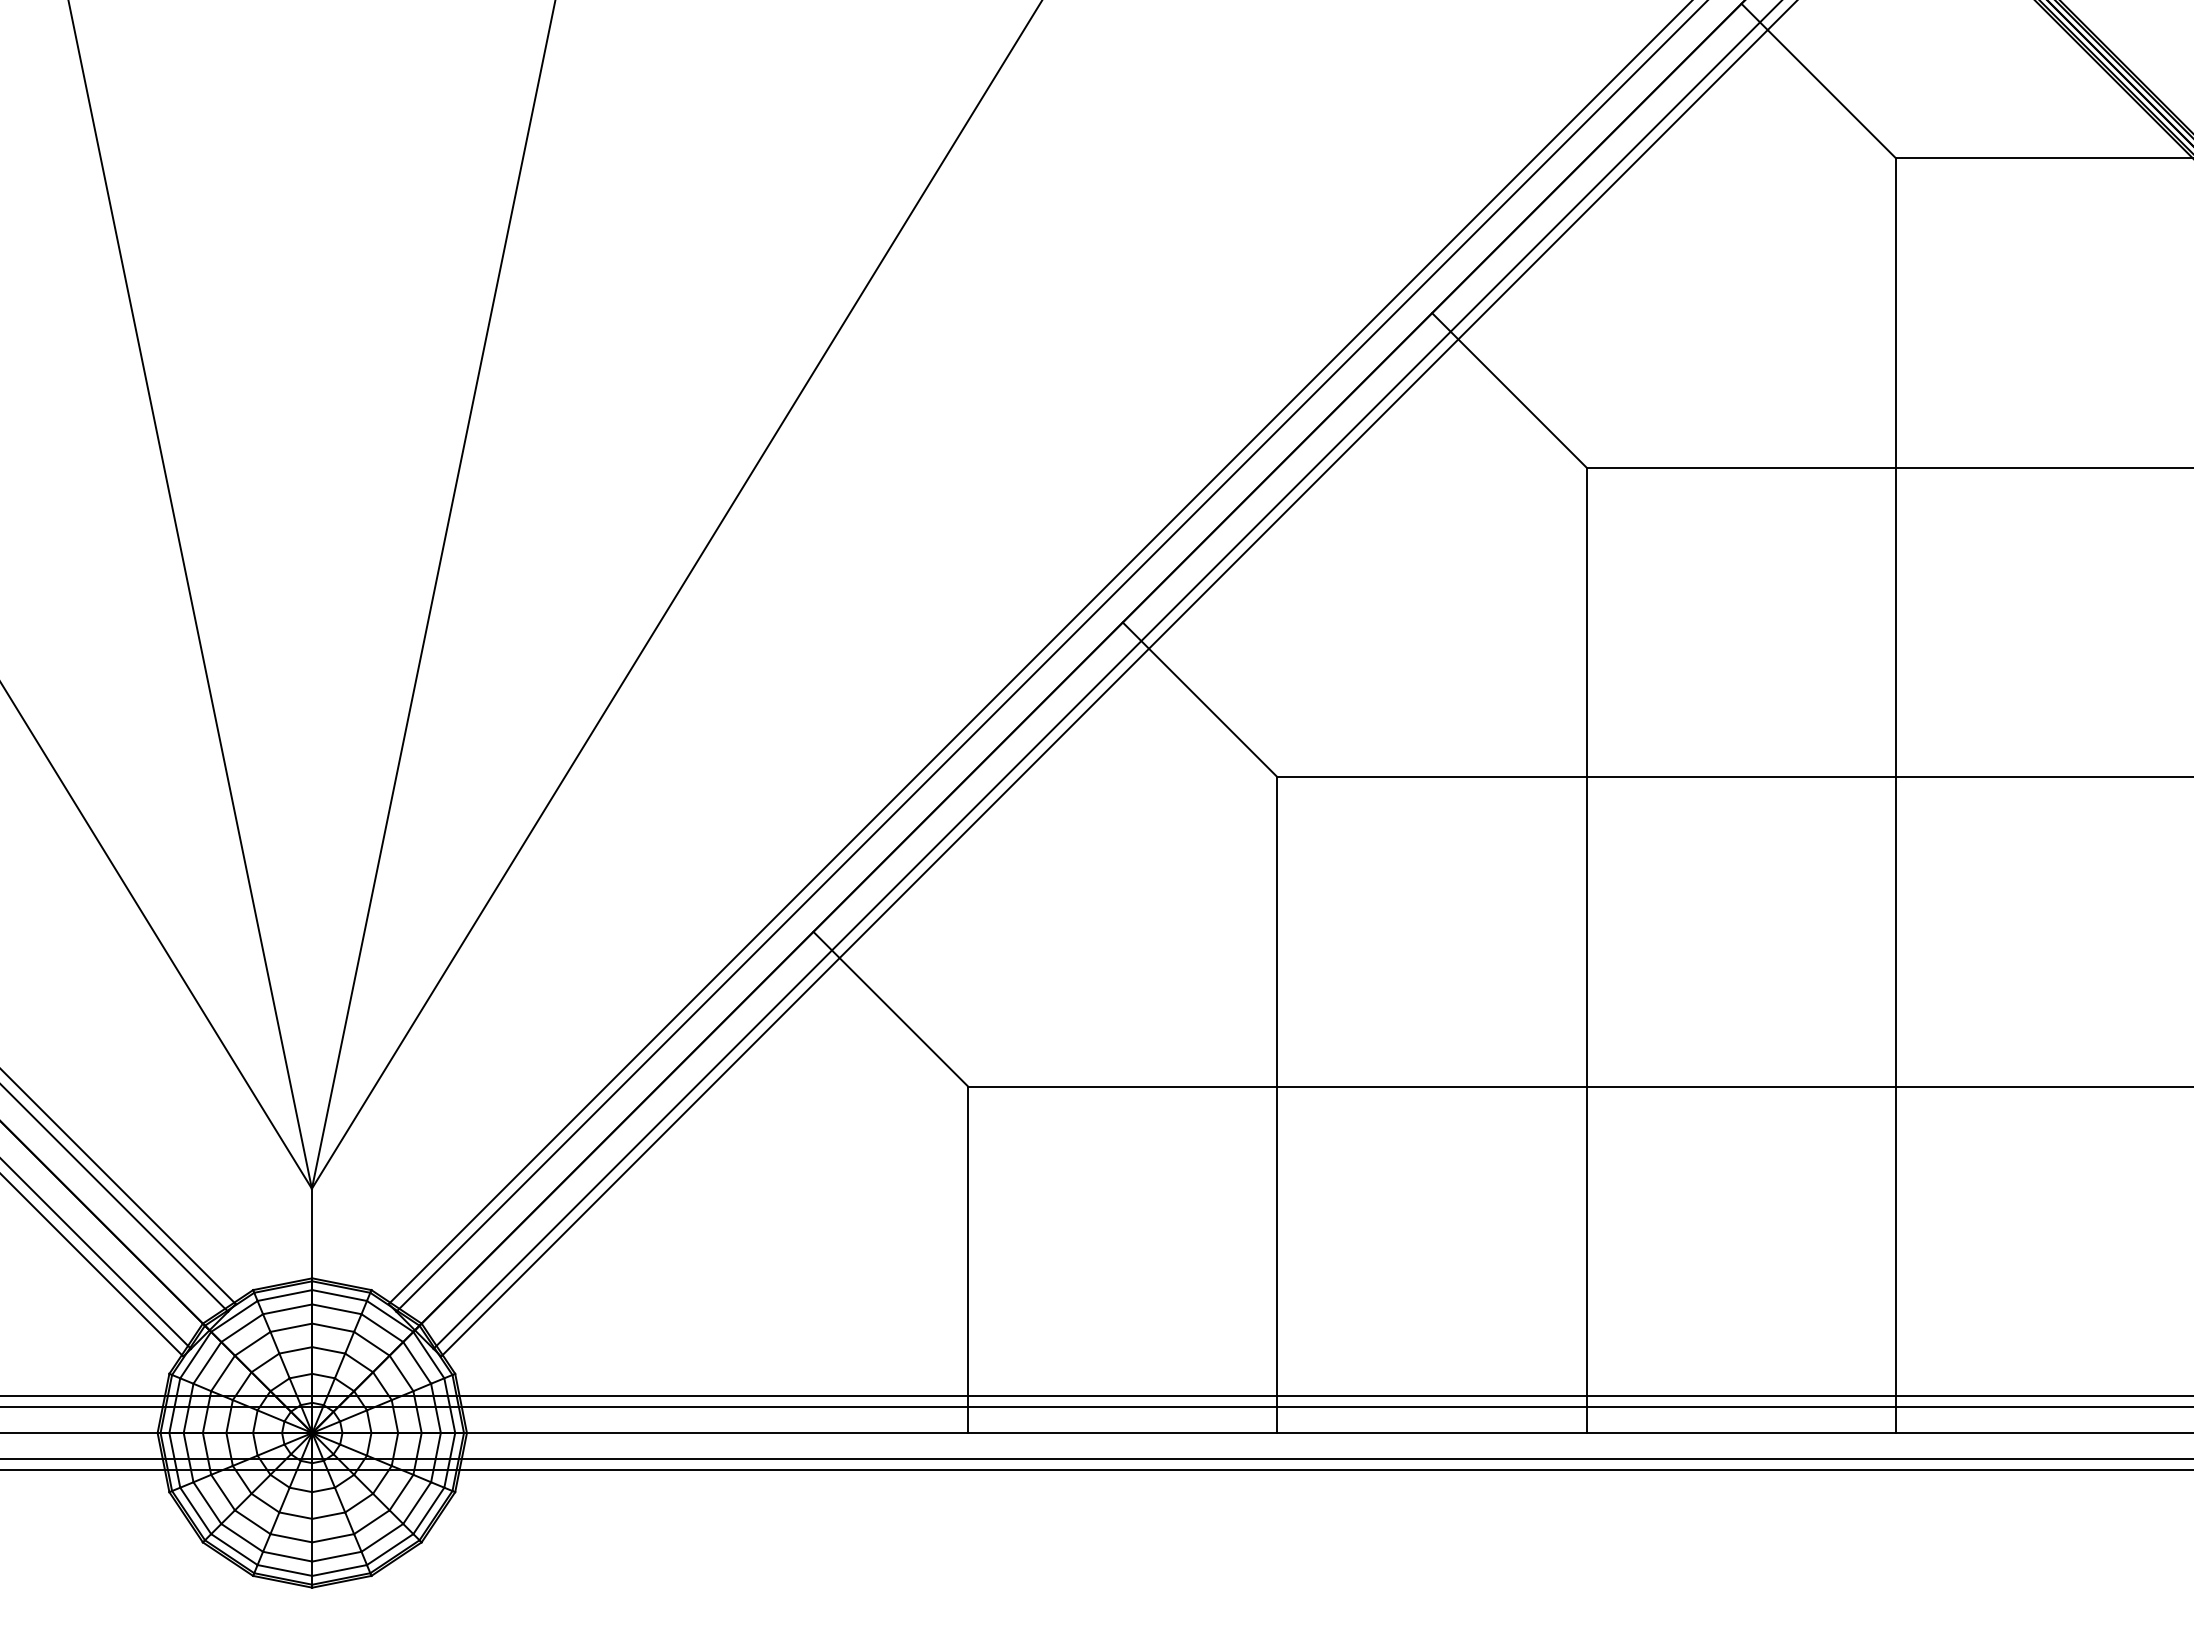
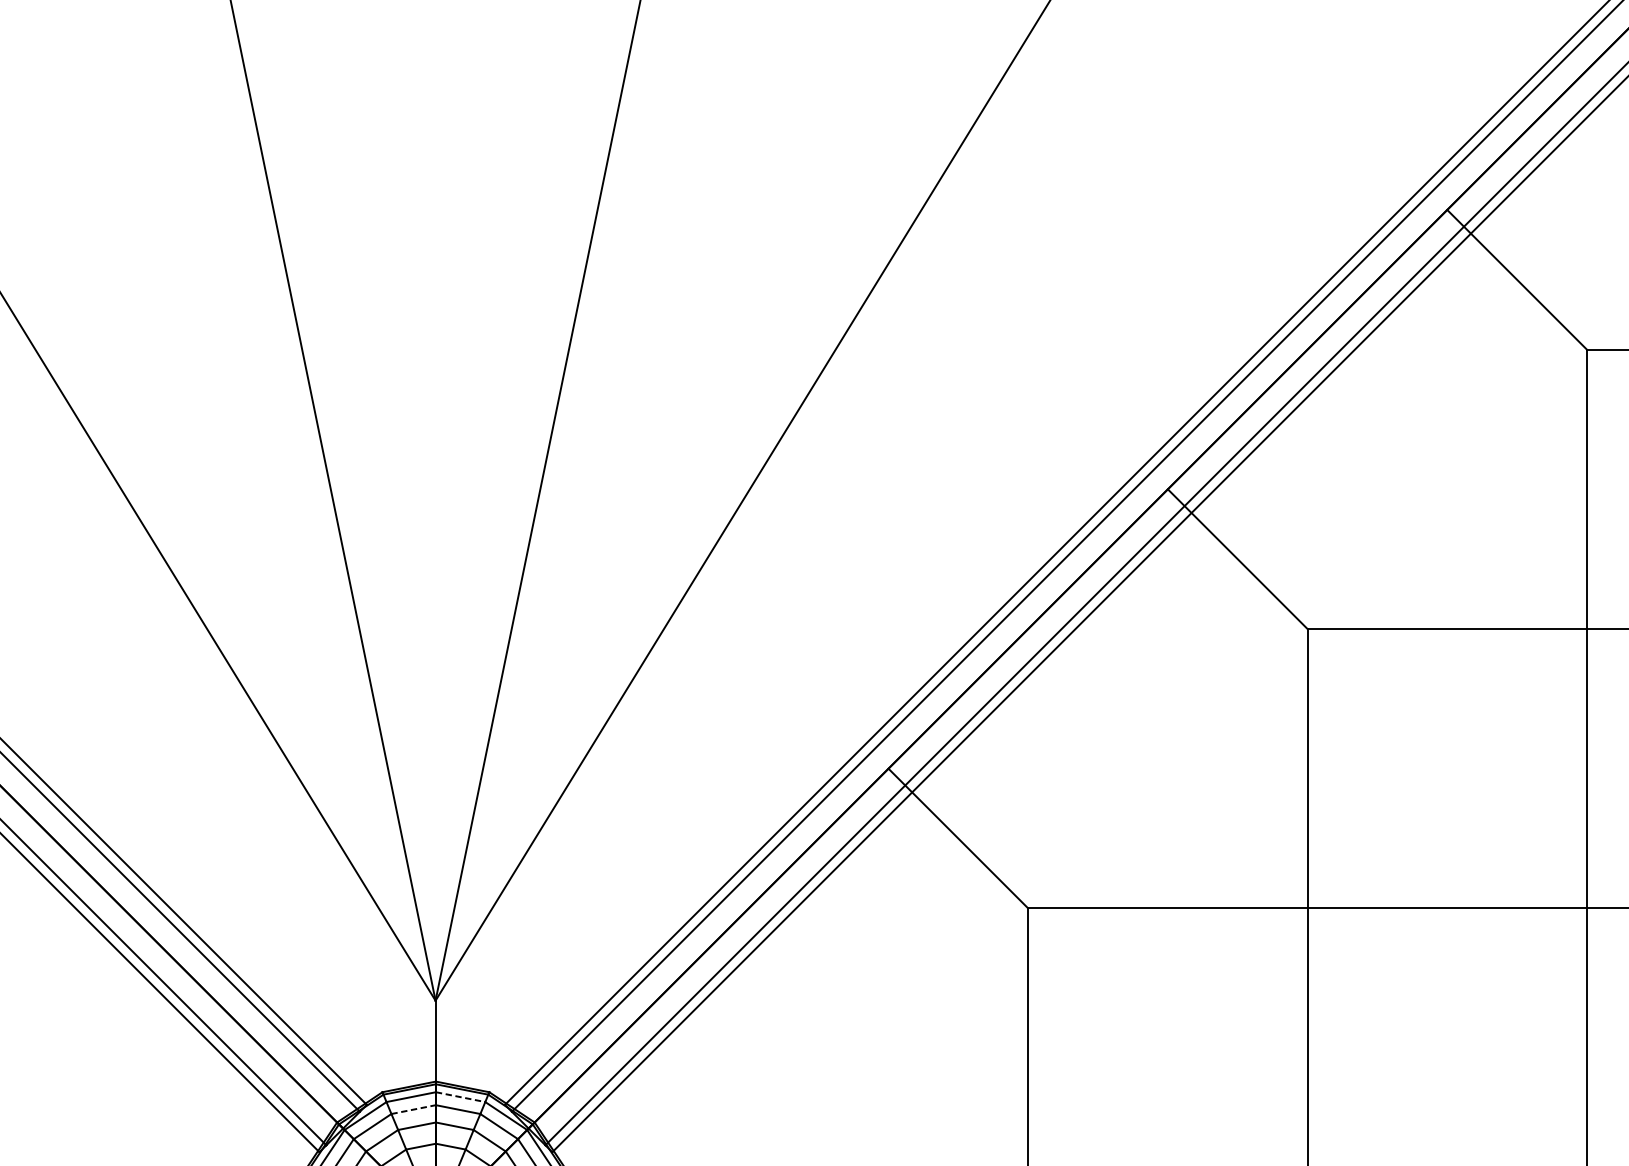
line: (339, 1295) -> (460, 1097), solid -> dashed
line: (288, 1309) -> (414, 1109), solid -> dashed

